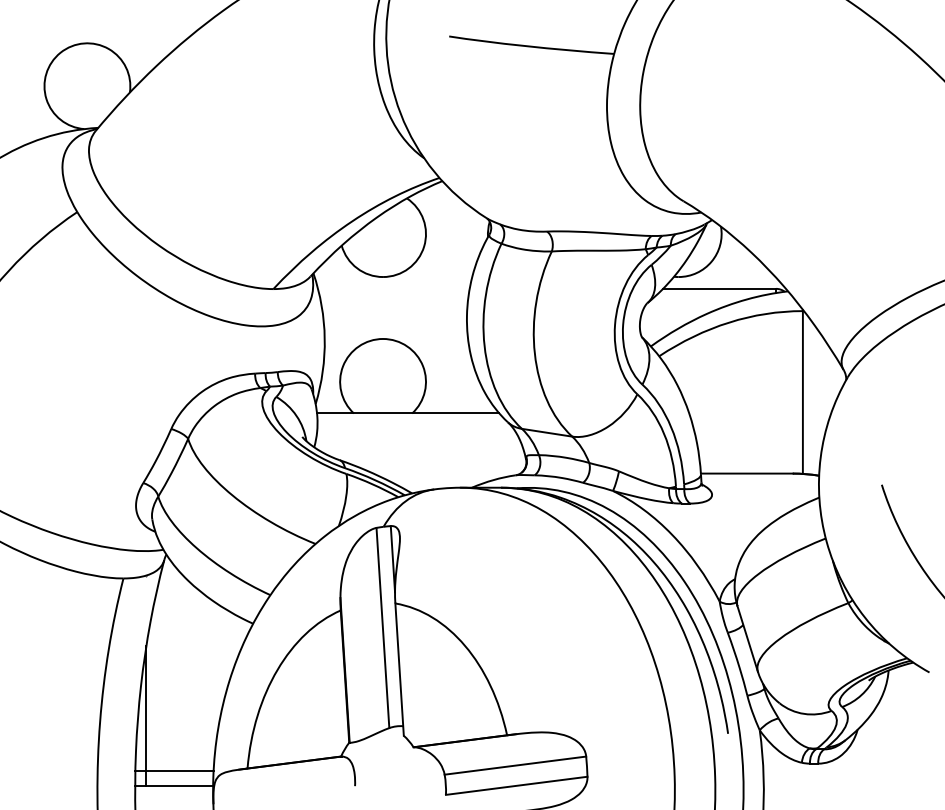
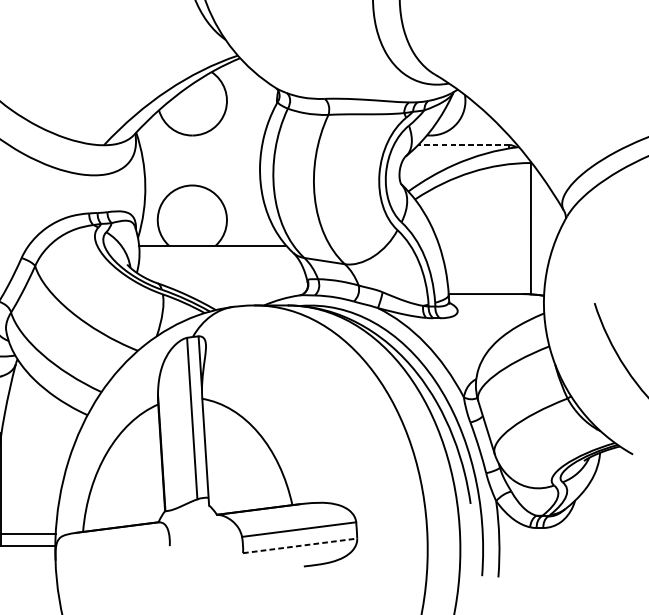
line: (719, 288) -> (463, 144), solid -> dashed
line: (517, 785) -> (300, 545), solid -> dashed

